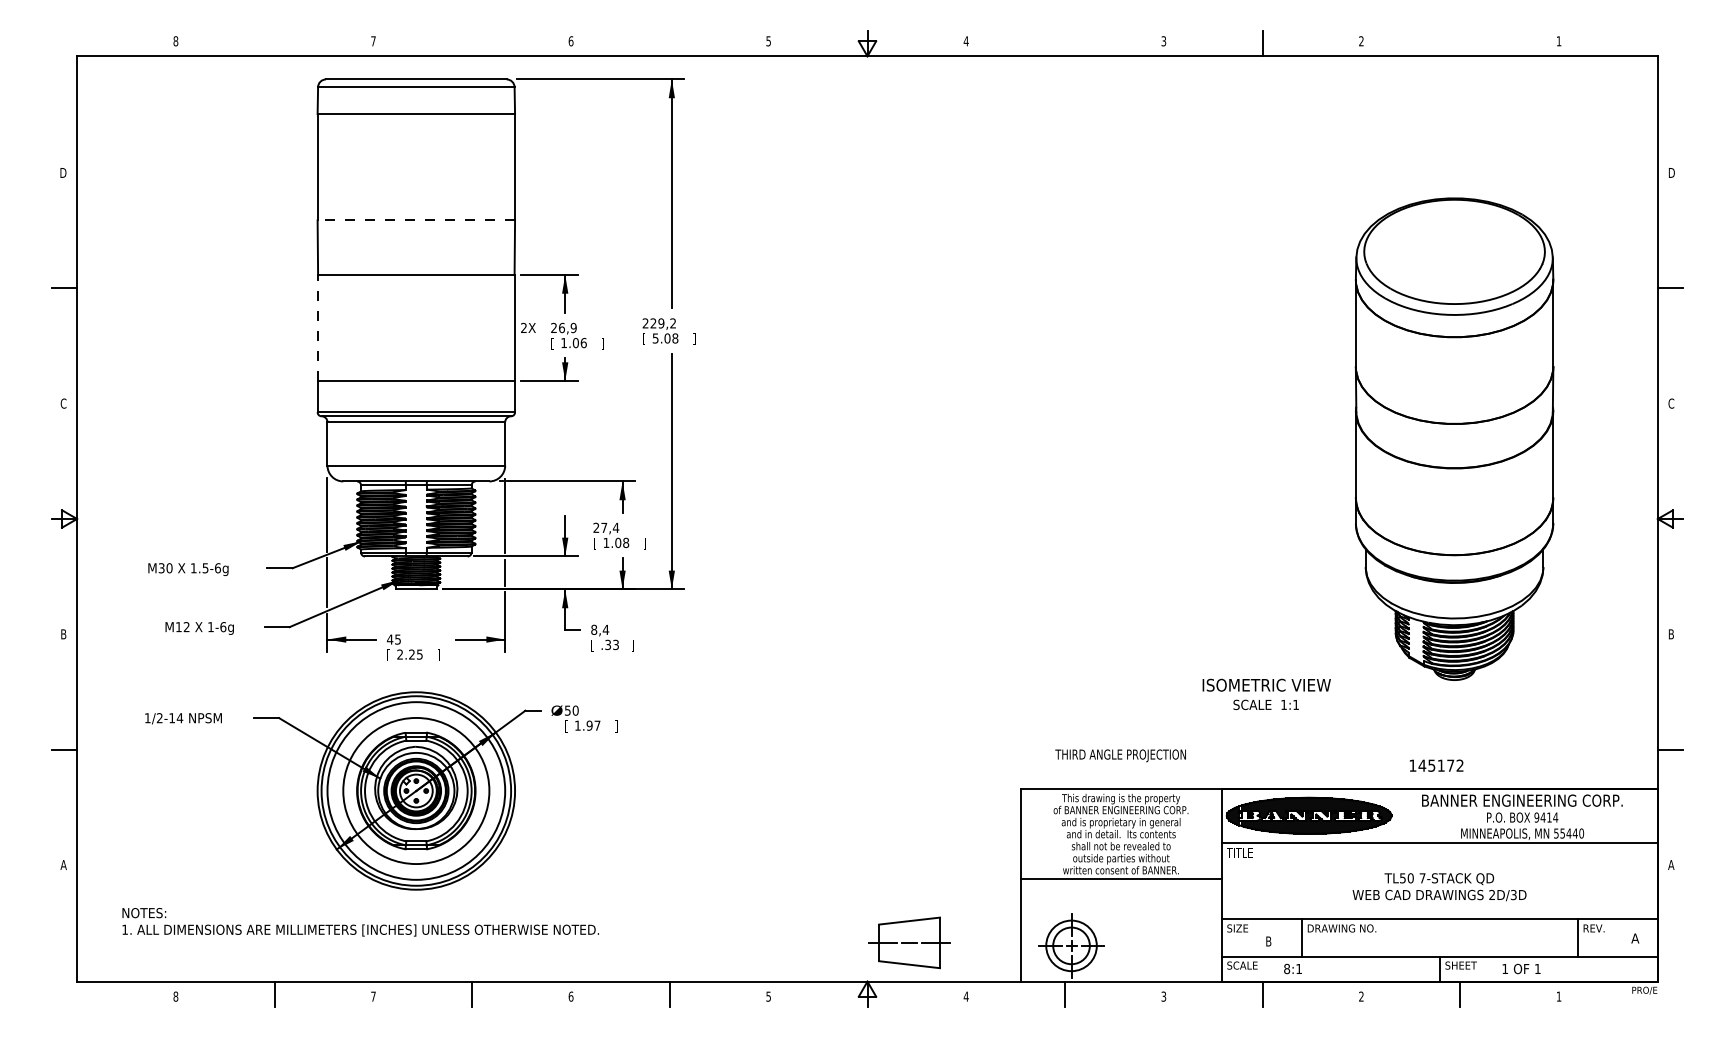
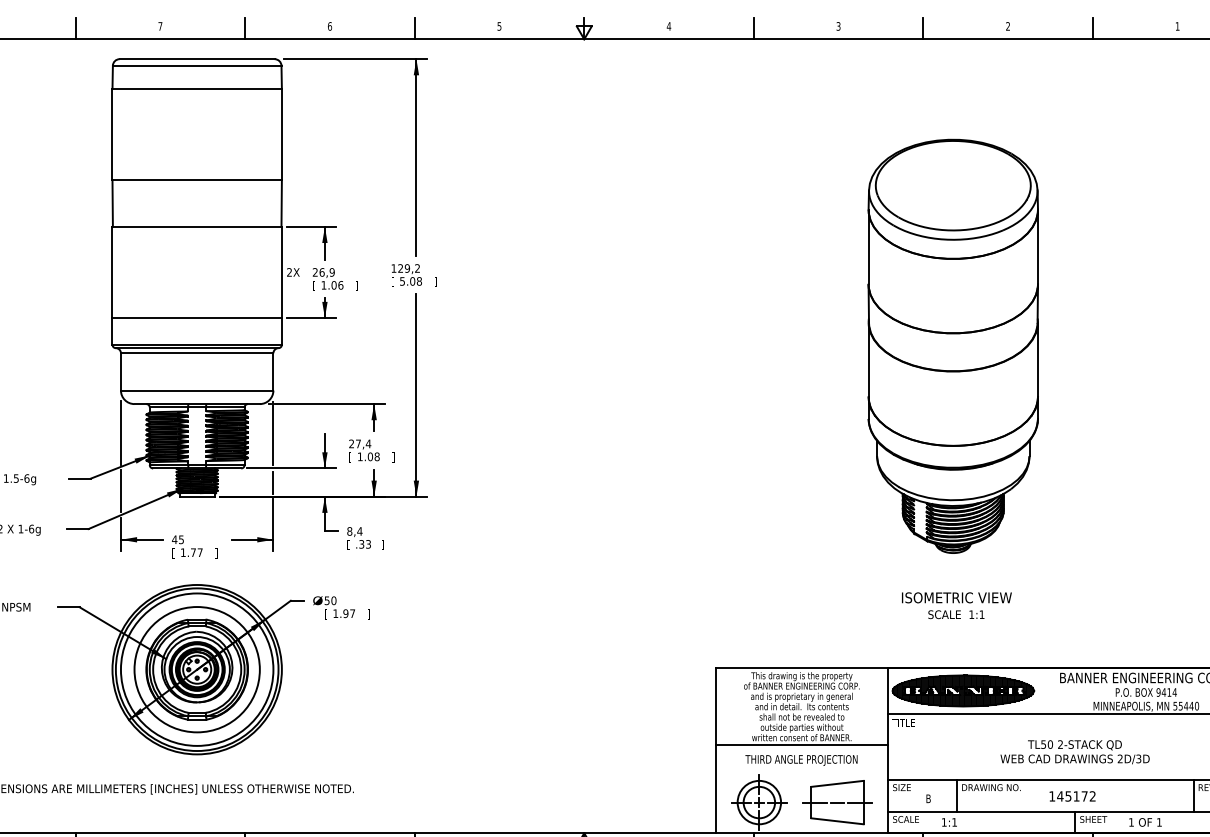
line: (274, 43) -> (75, 28), added
line: (472, 43) -> (245, 28), added
line: (669, 43) -> (414, 28), added
line: (1065, 43) -> (754, 28), added
line: (1460, 43) -> (1093, 28), added
line: (416, 220) -> (197, 180), dashed -> solid
text: (645, 323) -> (393, 268), 229,2 -> 129,2
line: (317, 327) -> (112, 272), dashed -> solid
part: (1454, 438) -> (953, 345), moved
text: (409, 654) -> (191, 552), 2.25 -> 1.77
text: (1266, 693) -> (956, 604), moved
text: (1120, 755) -> (801, 760), moved
text: (1436, 765) -> (1072, 796), moved
text: (1422, 878) -> (1060, 744), 7-STACK -> 2-STACK
part: (909, 942) -> (837, 802), moved
text: (1287, 968) -> (944, 821), 8:1 -> 1:1

